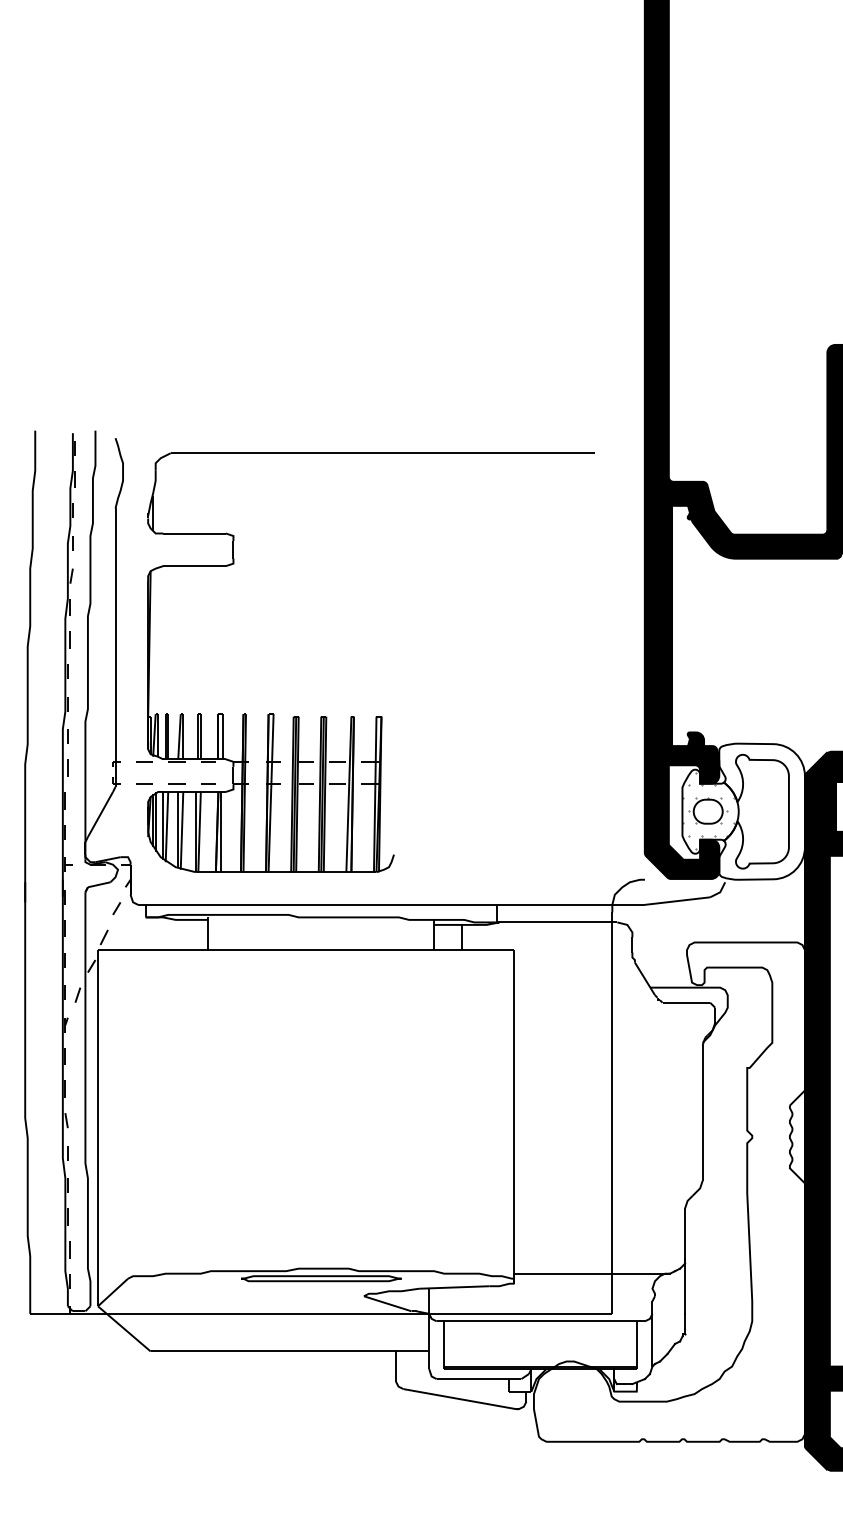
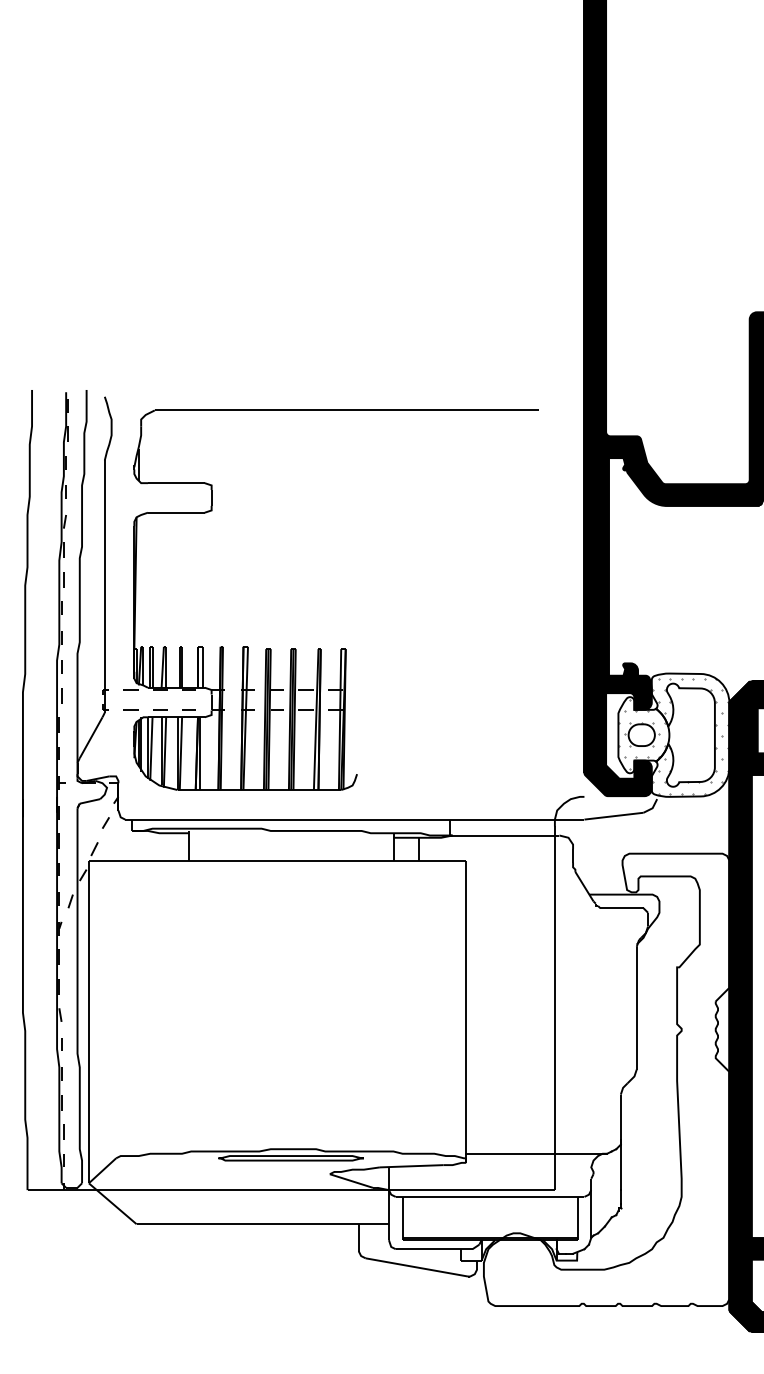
hatch: (761, 812) -> (690, 735), added

